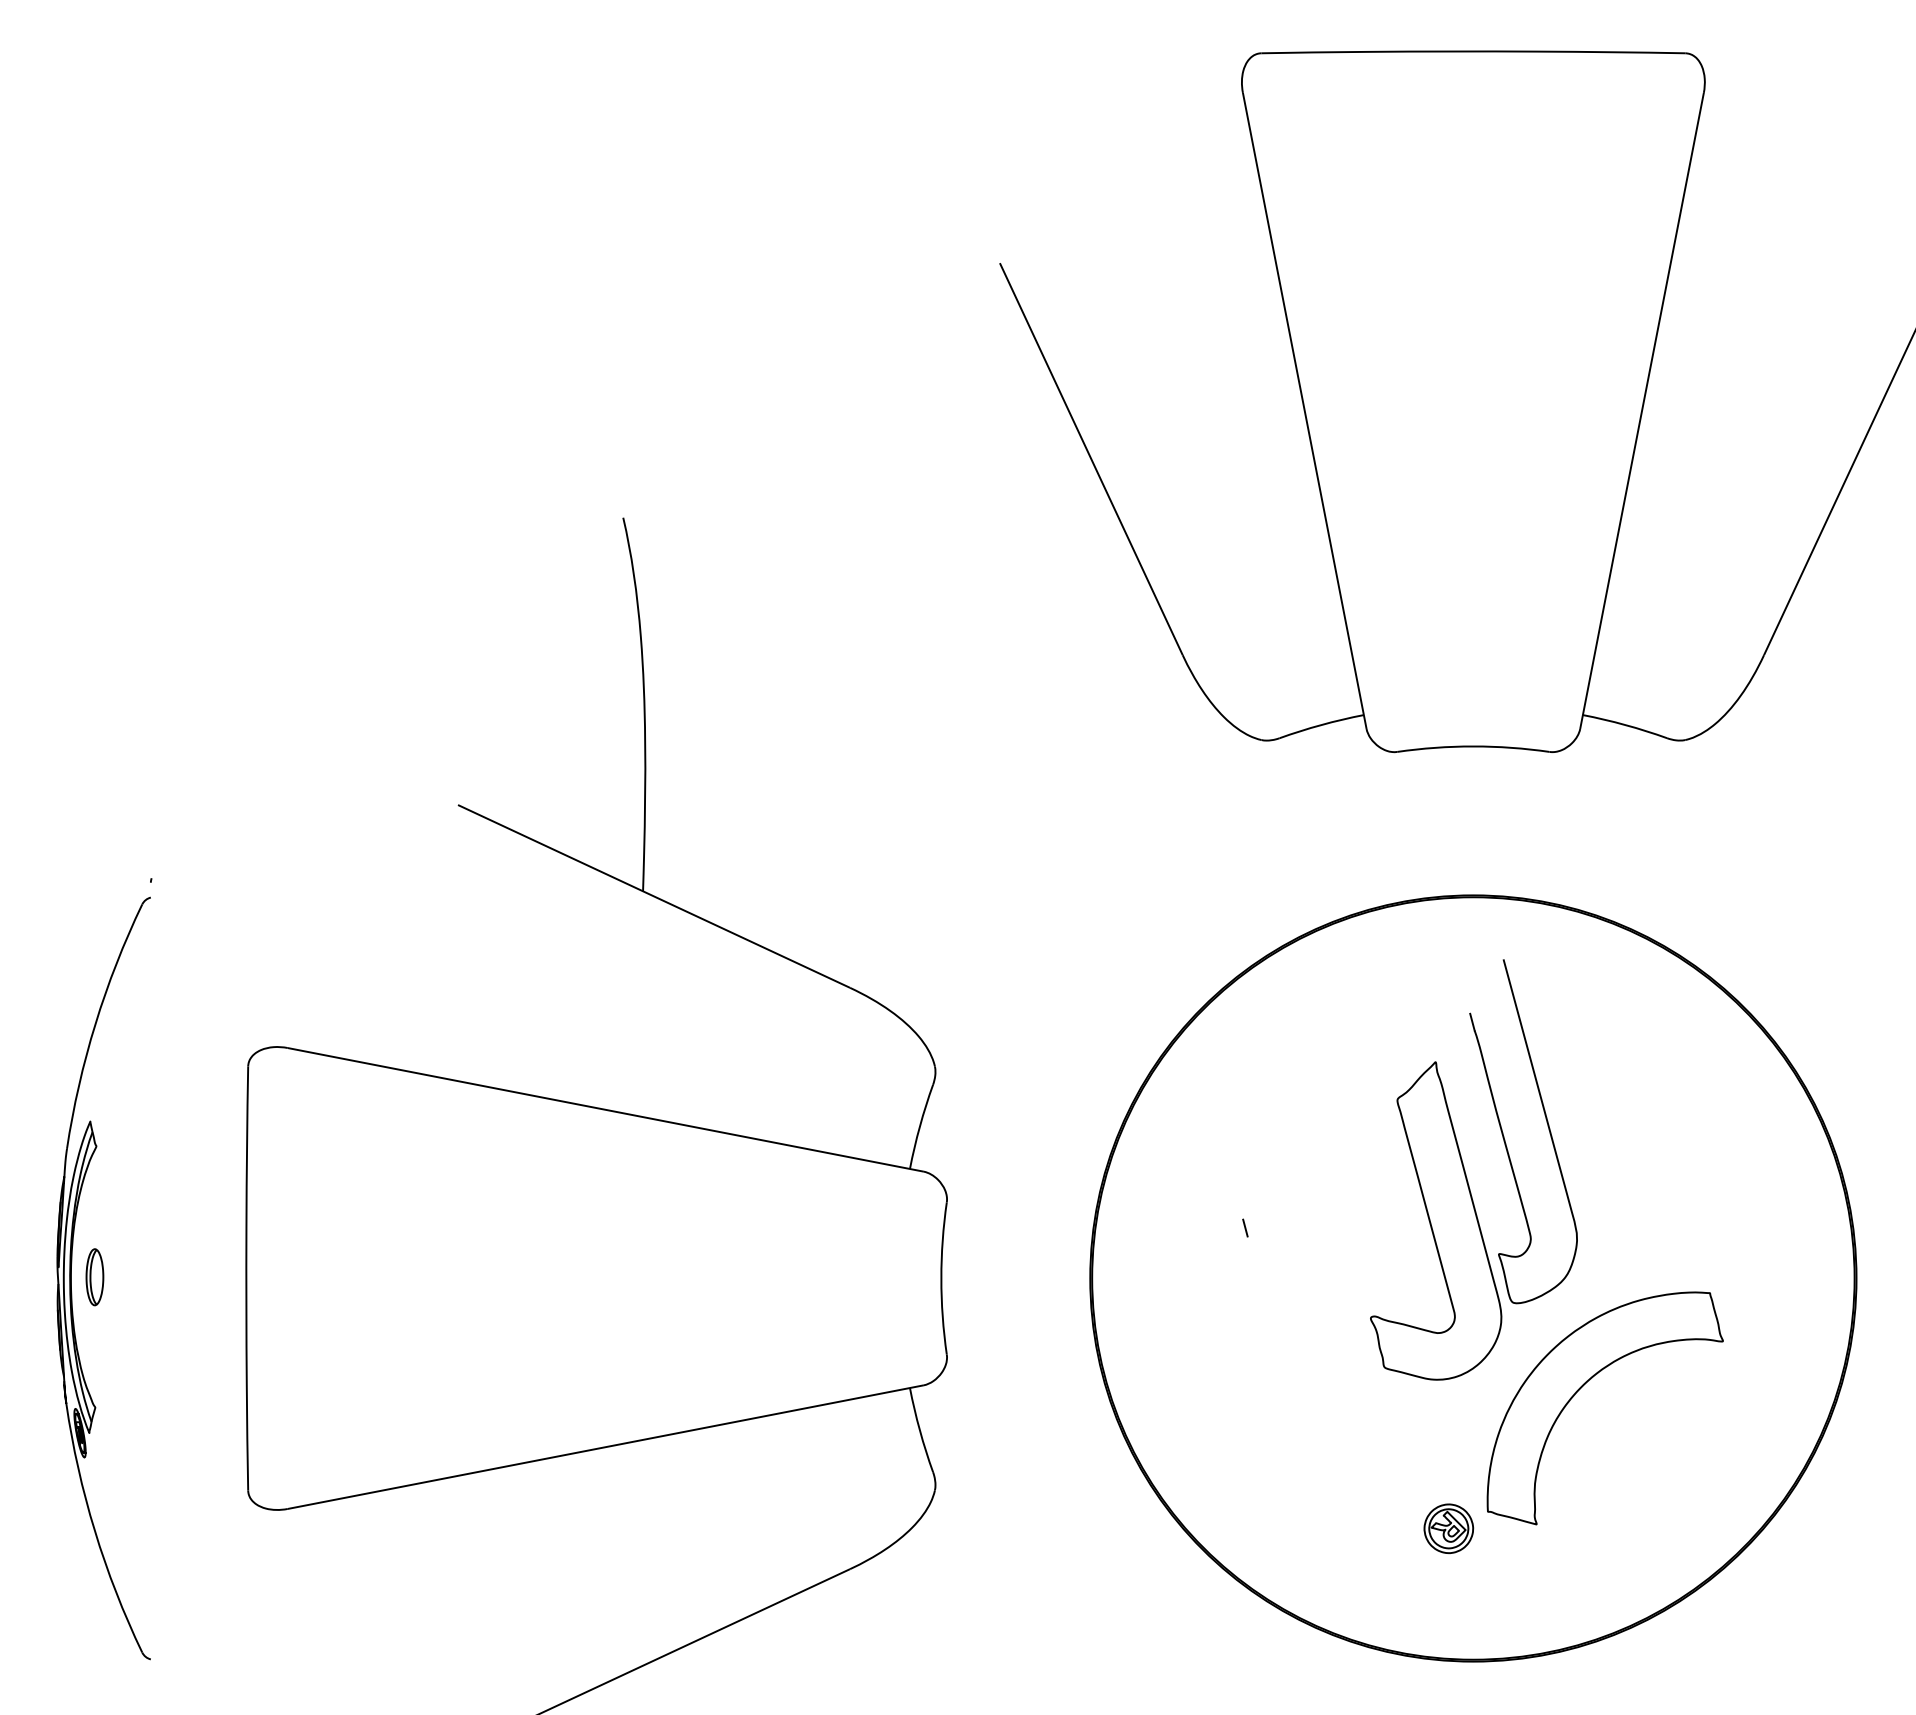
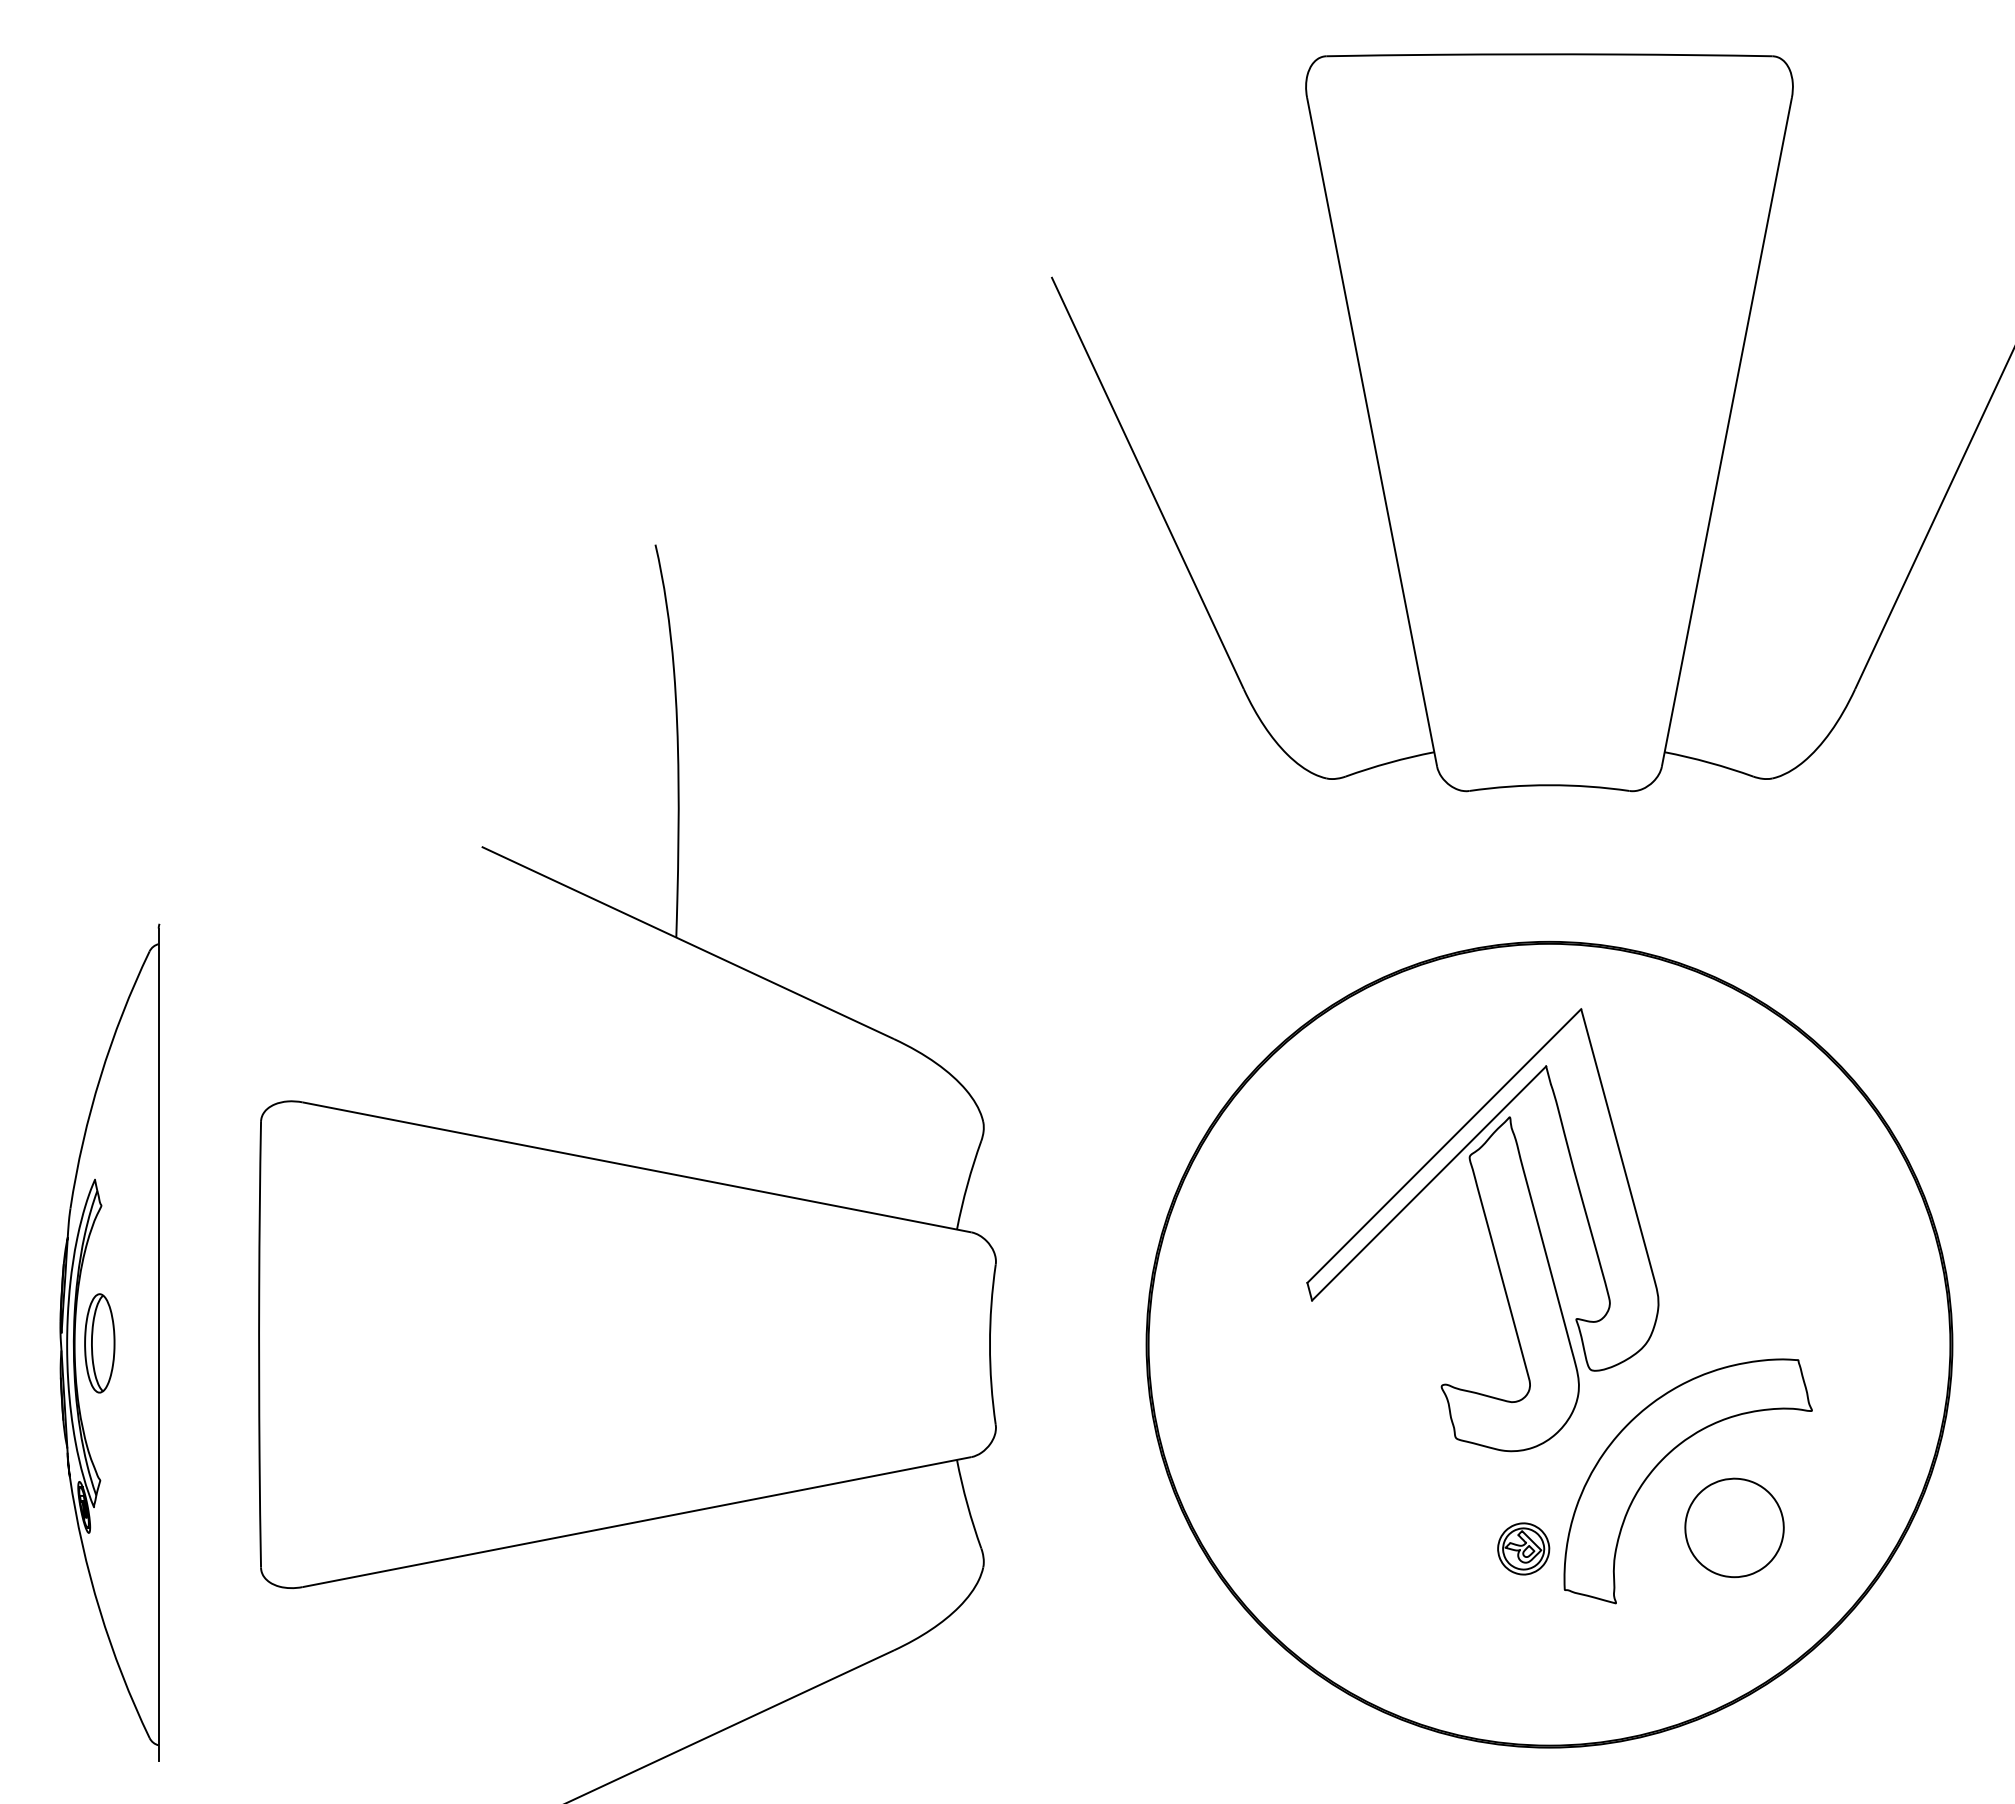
line: (1373, 1089) -> (1444, 1145), added
line: (1359, 1125) -> (1429, 1183), added
part: (94, 1277) -> (99, 1343), size x1.67
line: (150, 1278) -> (158, 1344), added
part: (1649, 1452) -> (1734, 1527), added
part: (1448, 1528) -> (1523, 1548), moved

